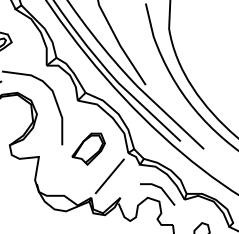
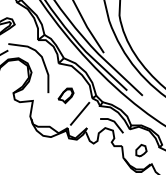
part: (87, 148) -> (65, 95), size x0.7

